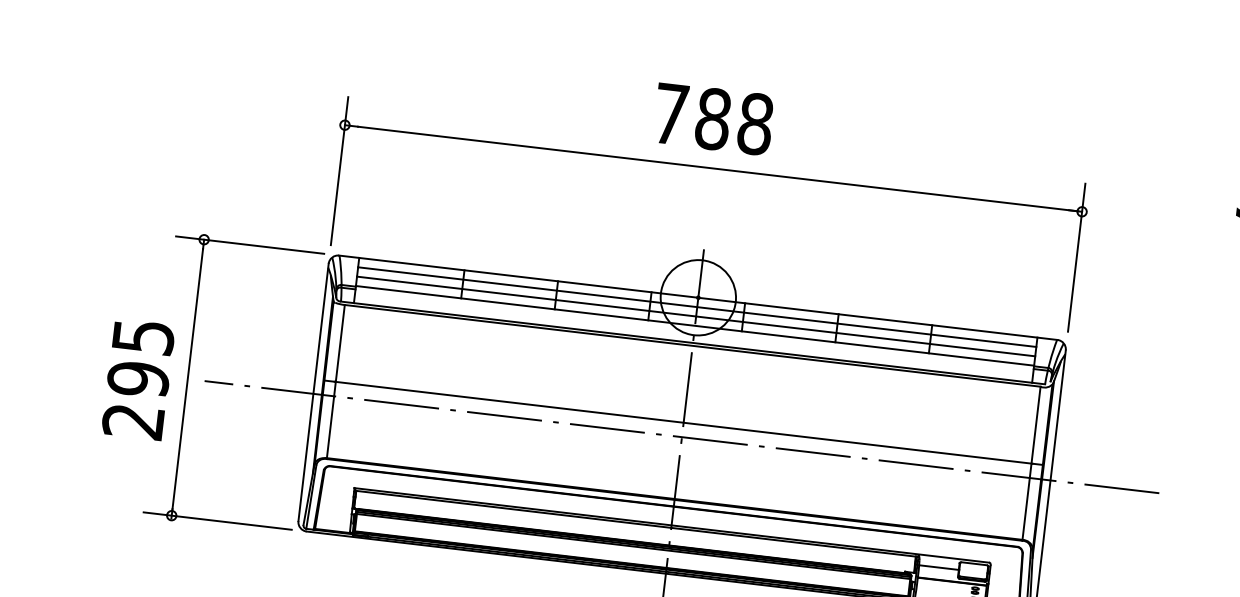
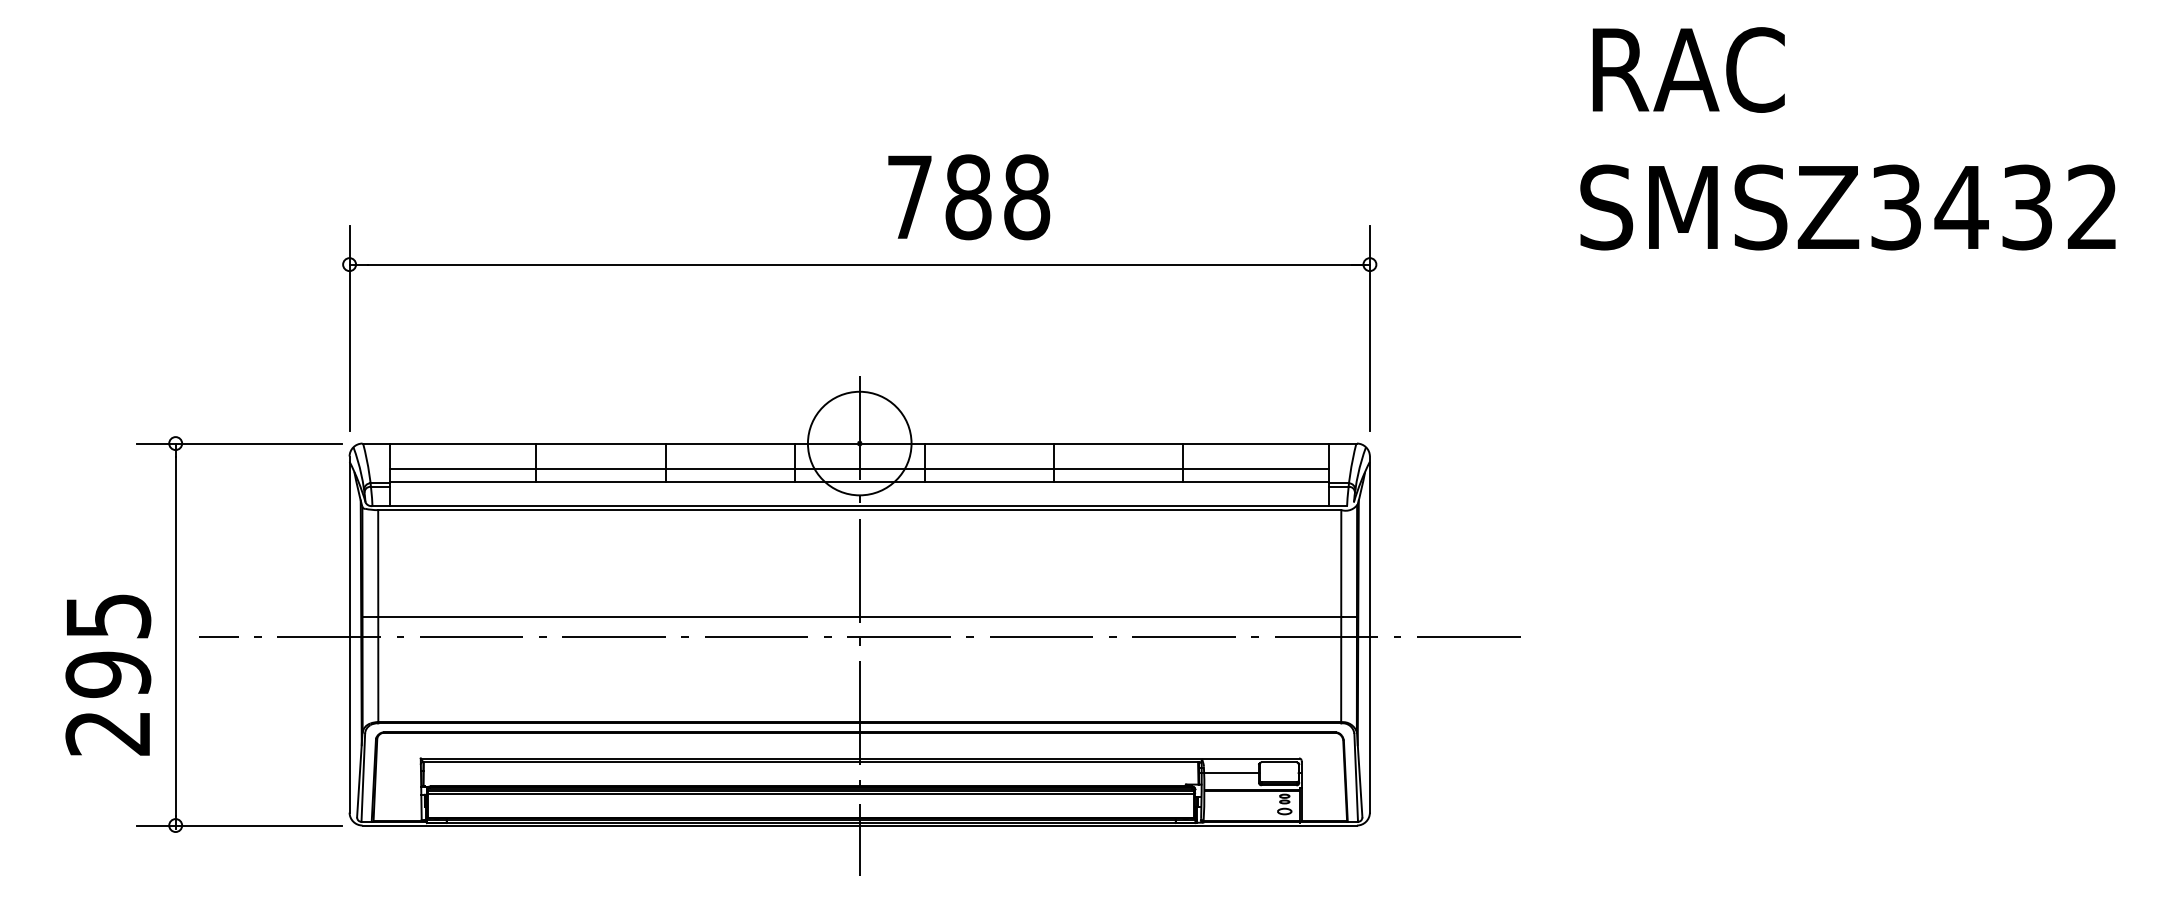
text: (713, 119) -> (969, 197), moved
line: (697, 307) -> (859, 456), removed
text: (138, 379) -> (108, 674), moved

